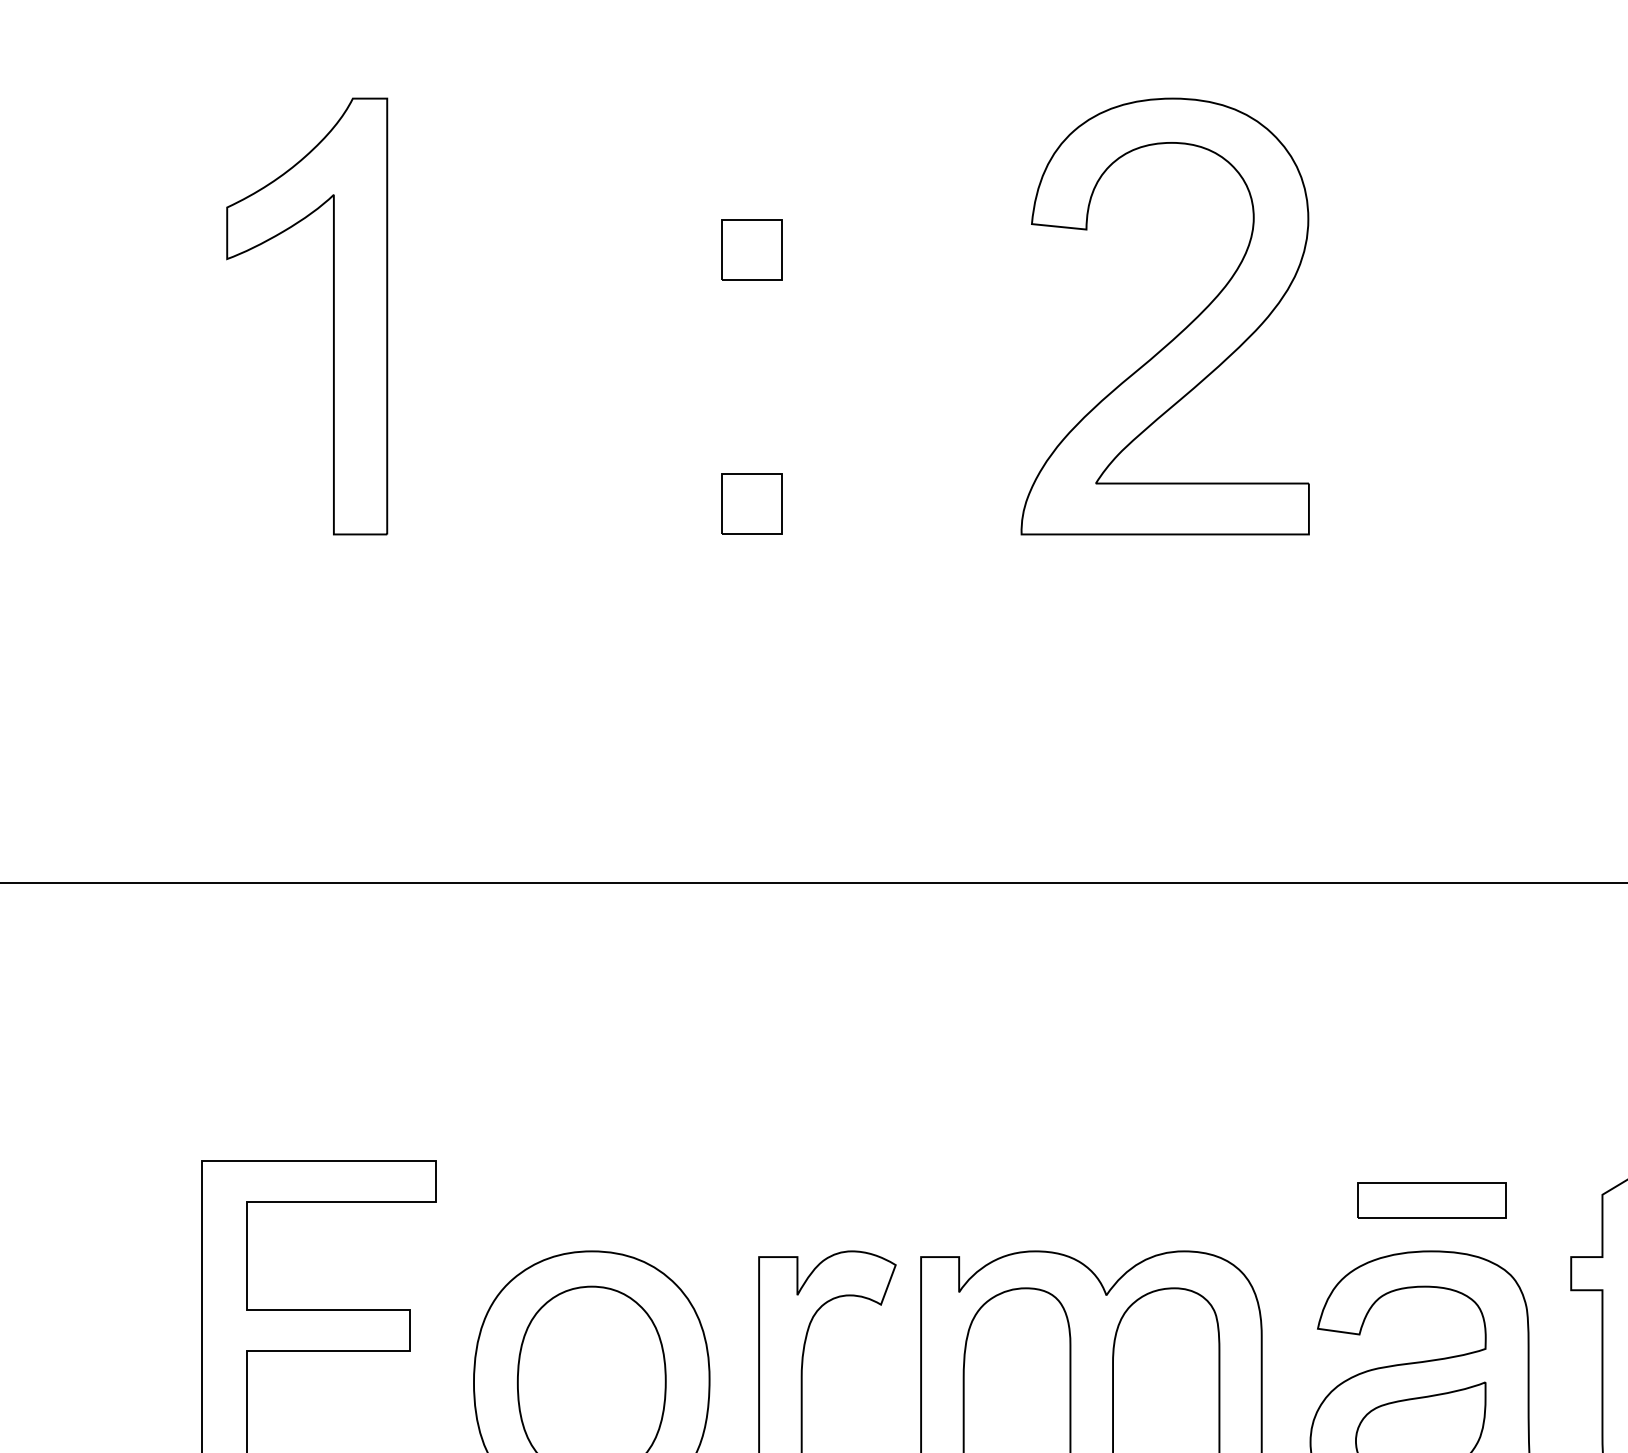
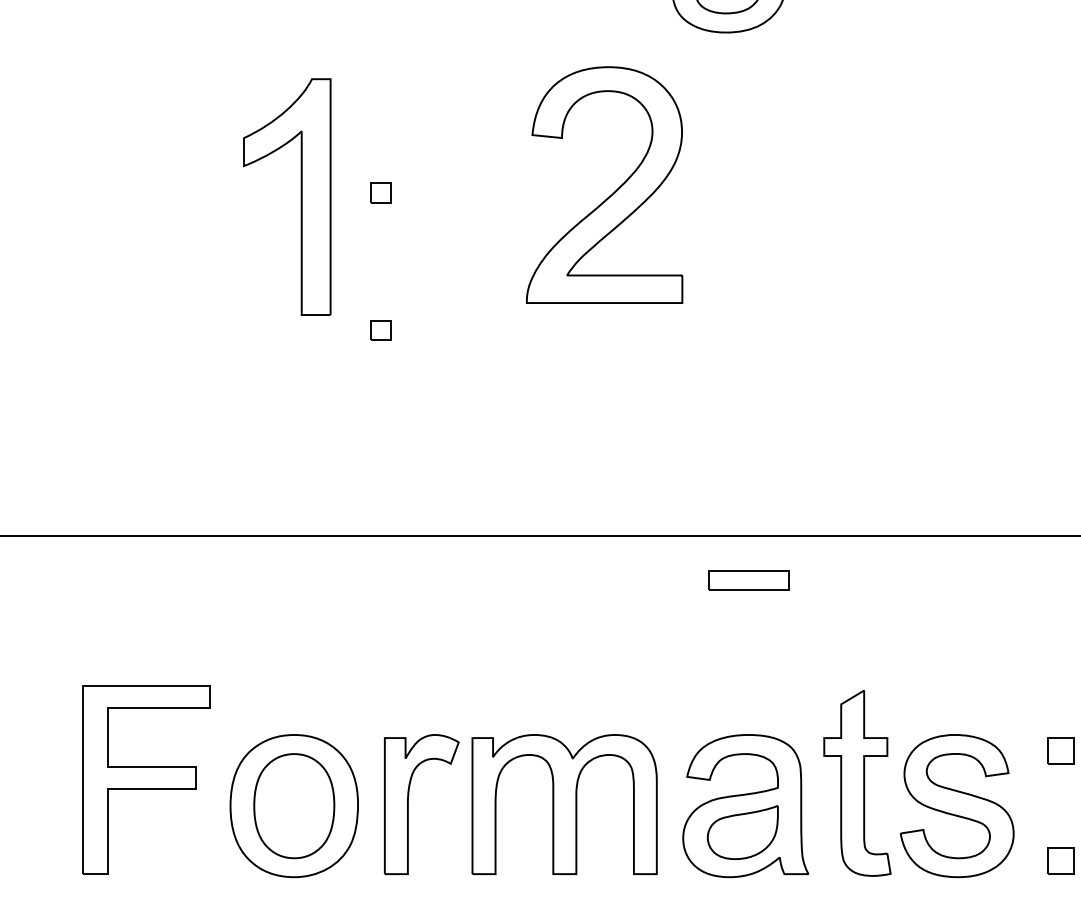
part: (751, 250) -> (380, 193), size x0.6
part: (331, 315) -> (300, 196), moved
part: (1181, 330) -> (613, 192), moved
part: (751, 503) -> (380, 330), size x0.6
part: (1431, 1200) -> (748, 580), moved

